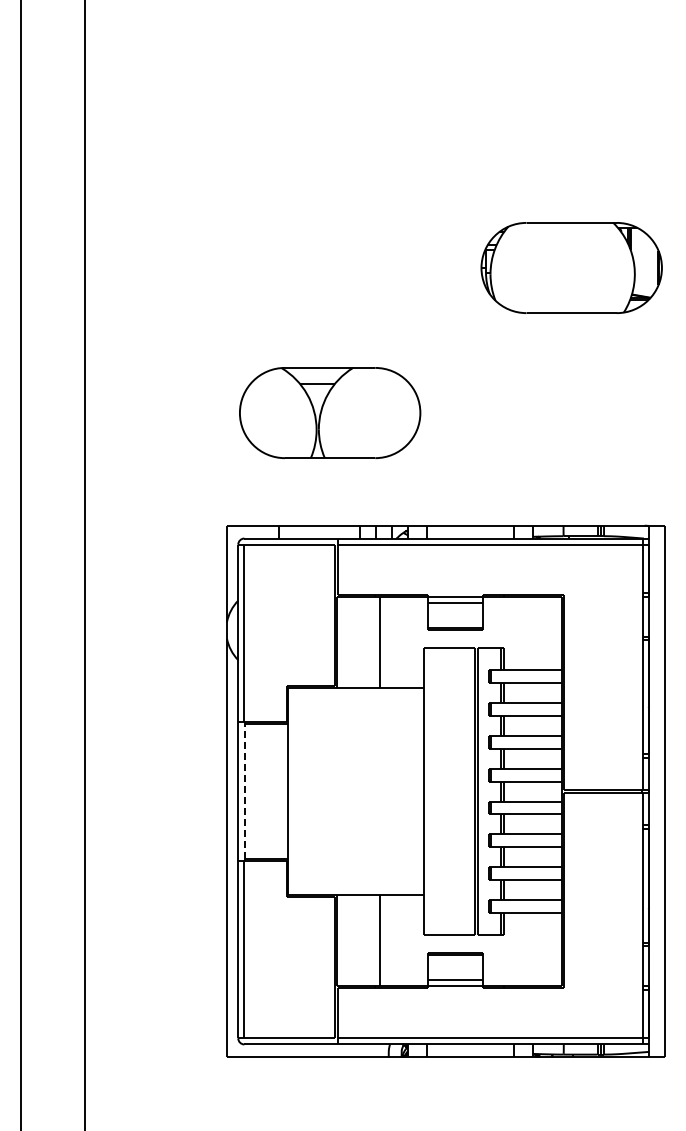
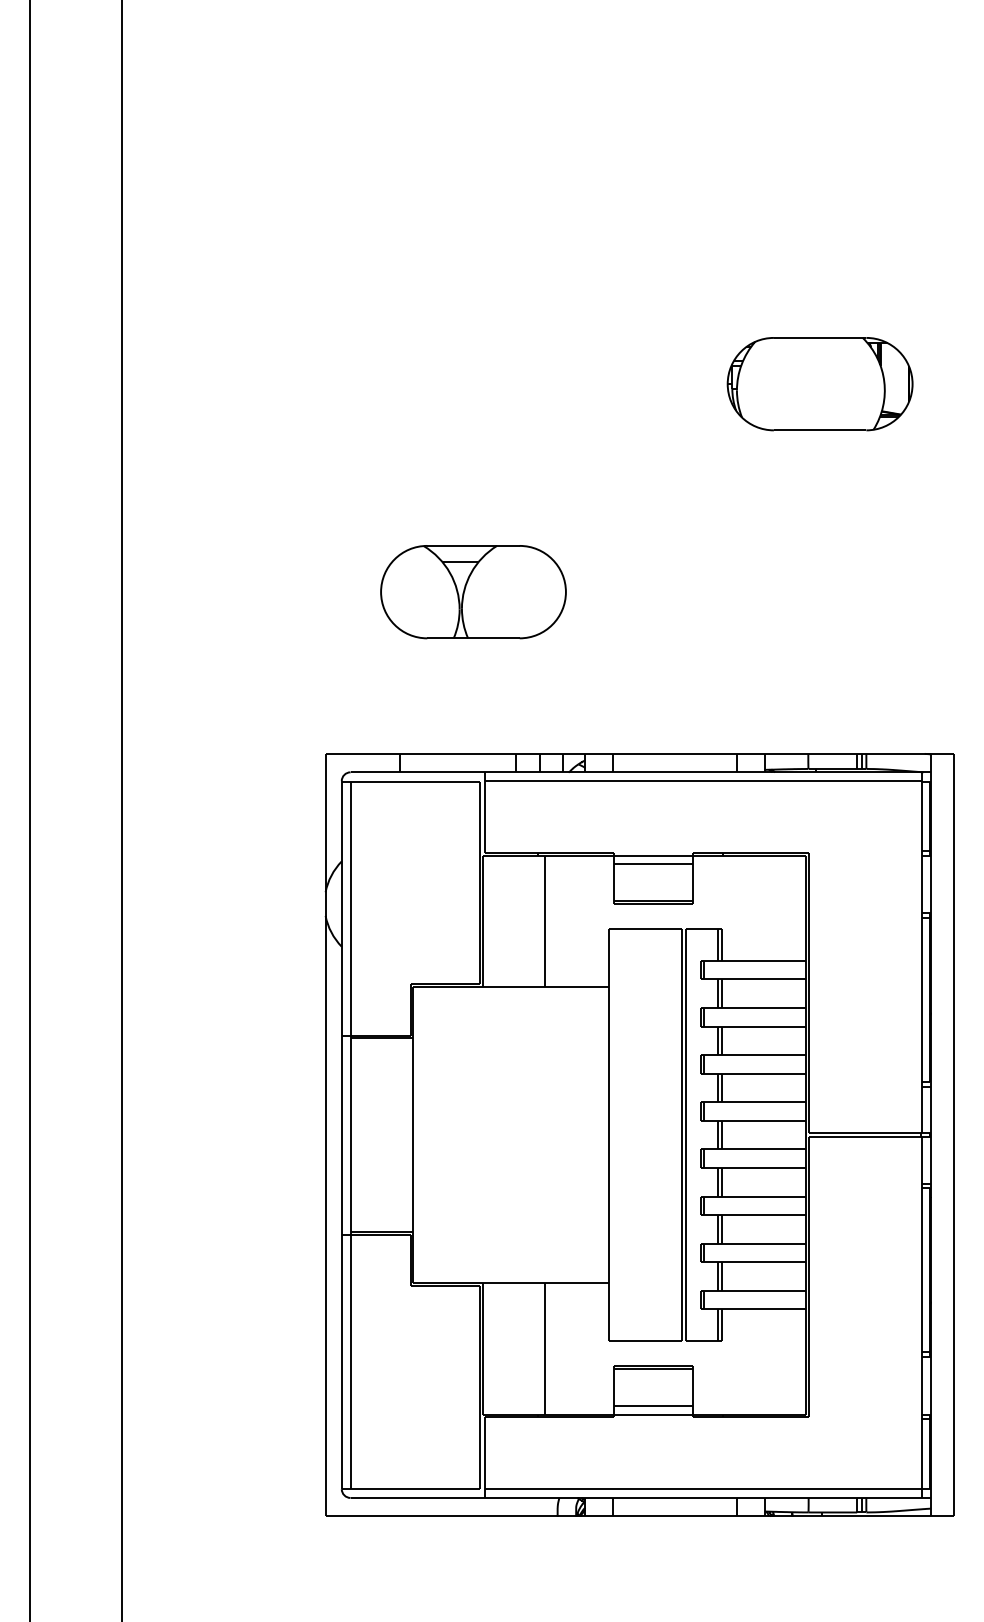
part: (571, 267) -> (819, 383), size x0.71
part: (329, 412) -> (472, 591), size x0.71
line: (244, 791) -> (350, 1135), dashed -> solid

